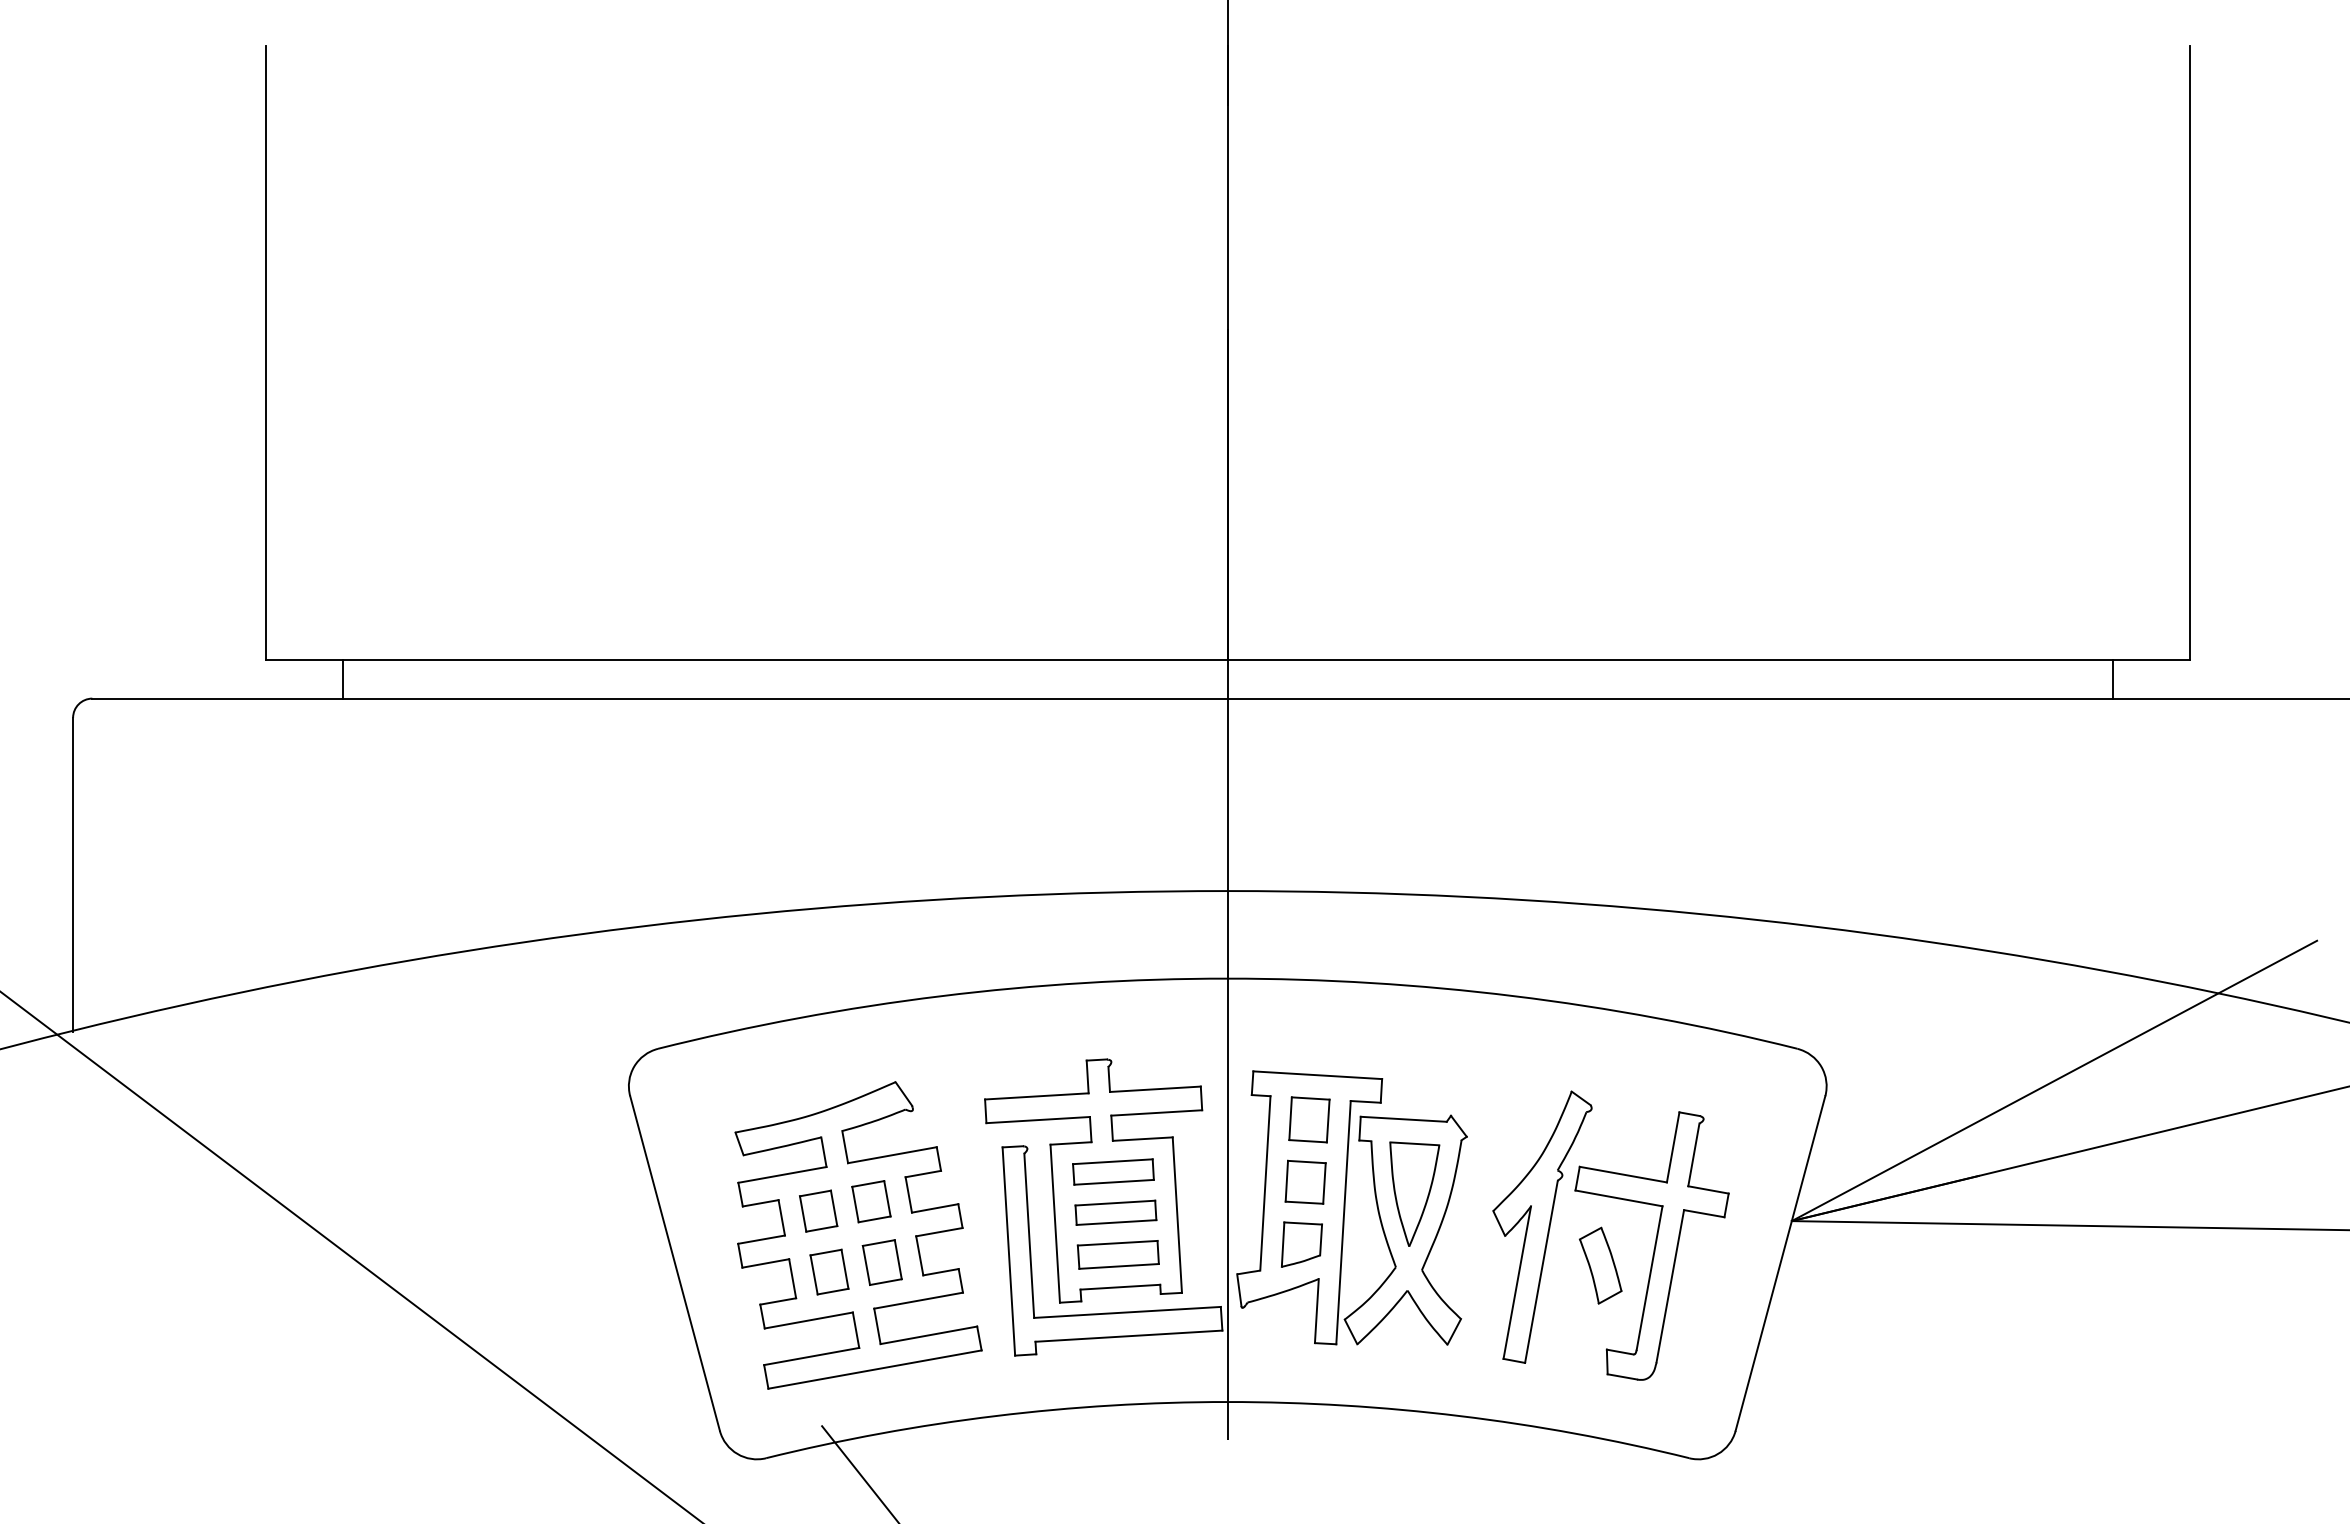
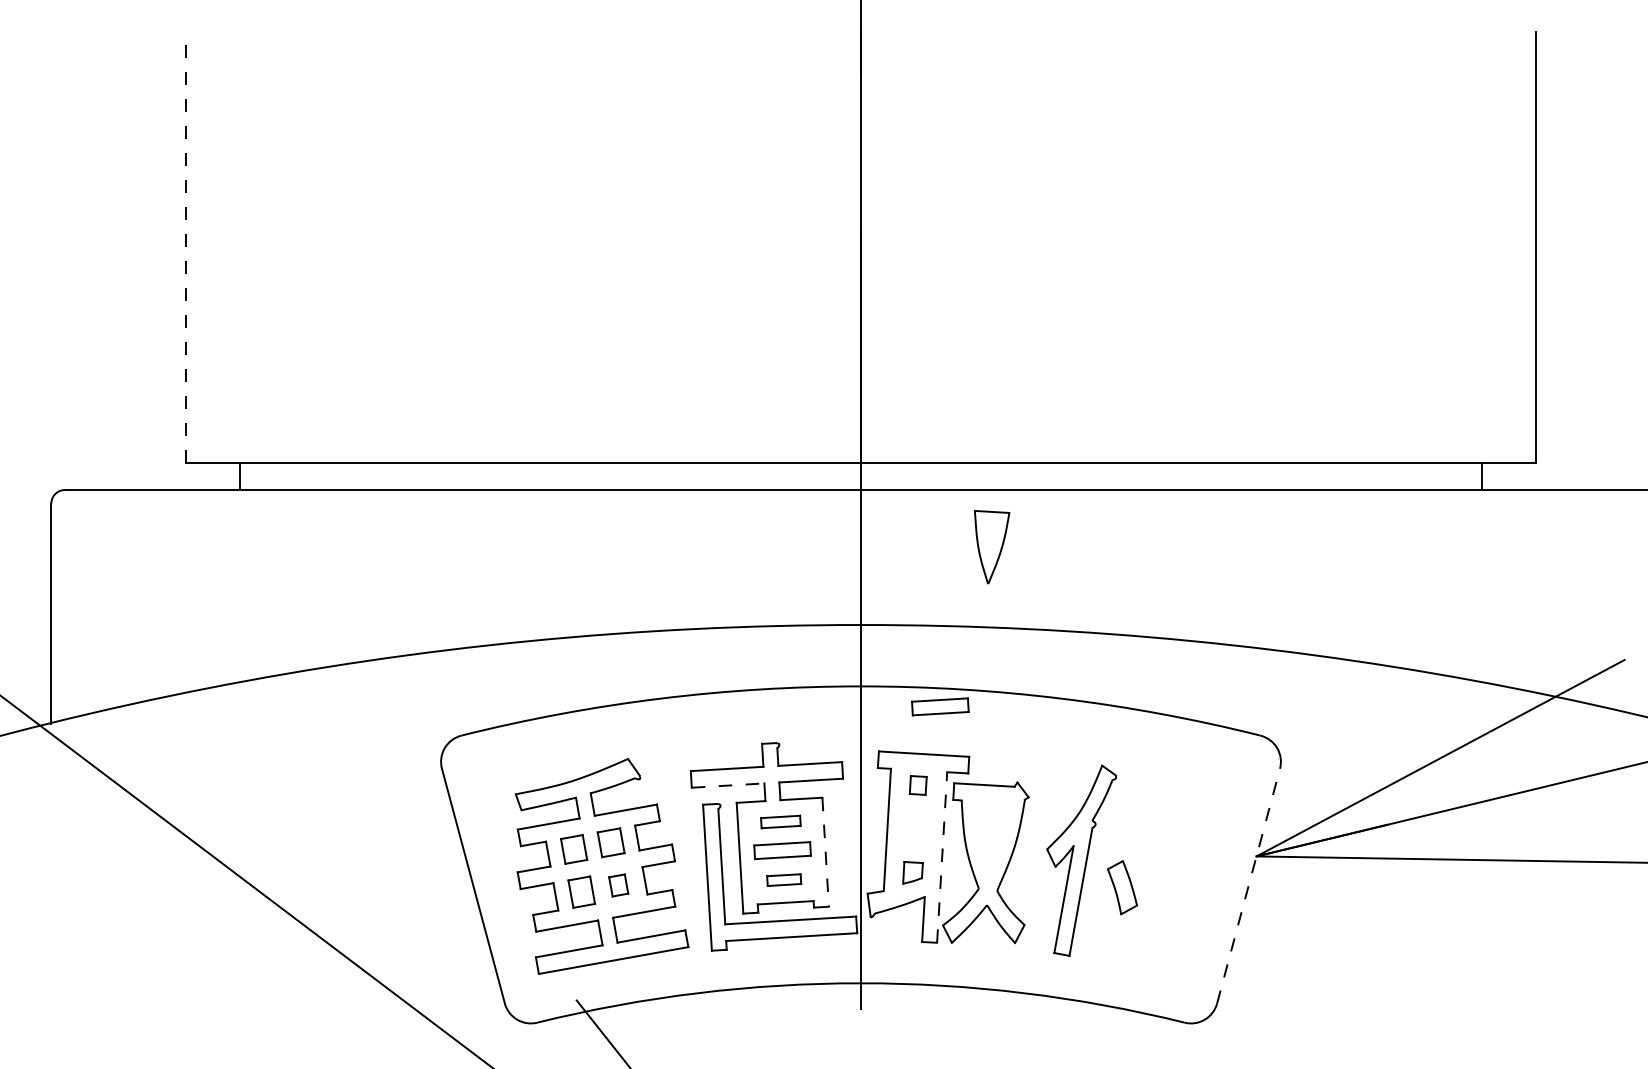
line: (265, 352) -> (186, 247), solid -> dashed
part: (1340, 1007) -> (940, 706), added
part: (1309, 1119) -> (918, 785), size x0.6
line: (1038, 1120) -> (728, 785), solid -> dashed
part: (1113, 1171) -> (780, 821), size x0.7
part: (1305, 1181) -> (915, 828), removed
part: (1414, 1193) -> (991, 546), moved
line: (1177, 1215) -> (825, 852), solid -> dashed
line: (1343, 1222) -> (942, 857), solid -> dashed
part: (1301, 1244) -> (912, 872), size x0.7
part: (1651, 1245) -> (1158, 873), removed
part: (1117, 1254) -> (783, 879), size x0.6
part: (881, 1262) -> (618, 885), size x0.7
line: (1780, 1263) -> (1248, 886), solid -> dashed

